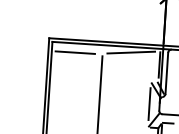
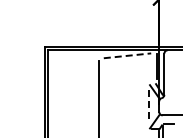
line: (75, 52) -> (71, 59), removed
line: (131, 52) -> (127, 55), solid -> dashed
line: (149, 104) -> (149, 106), solid -> dashed

